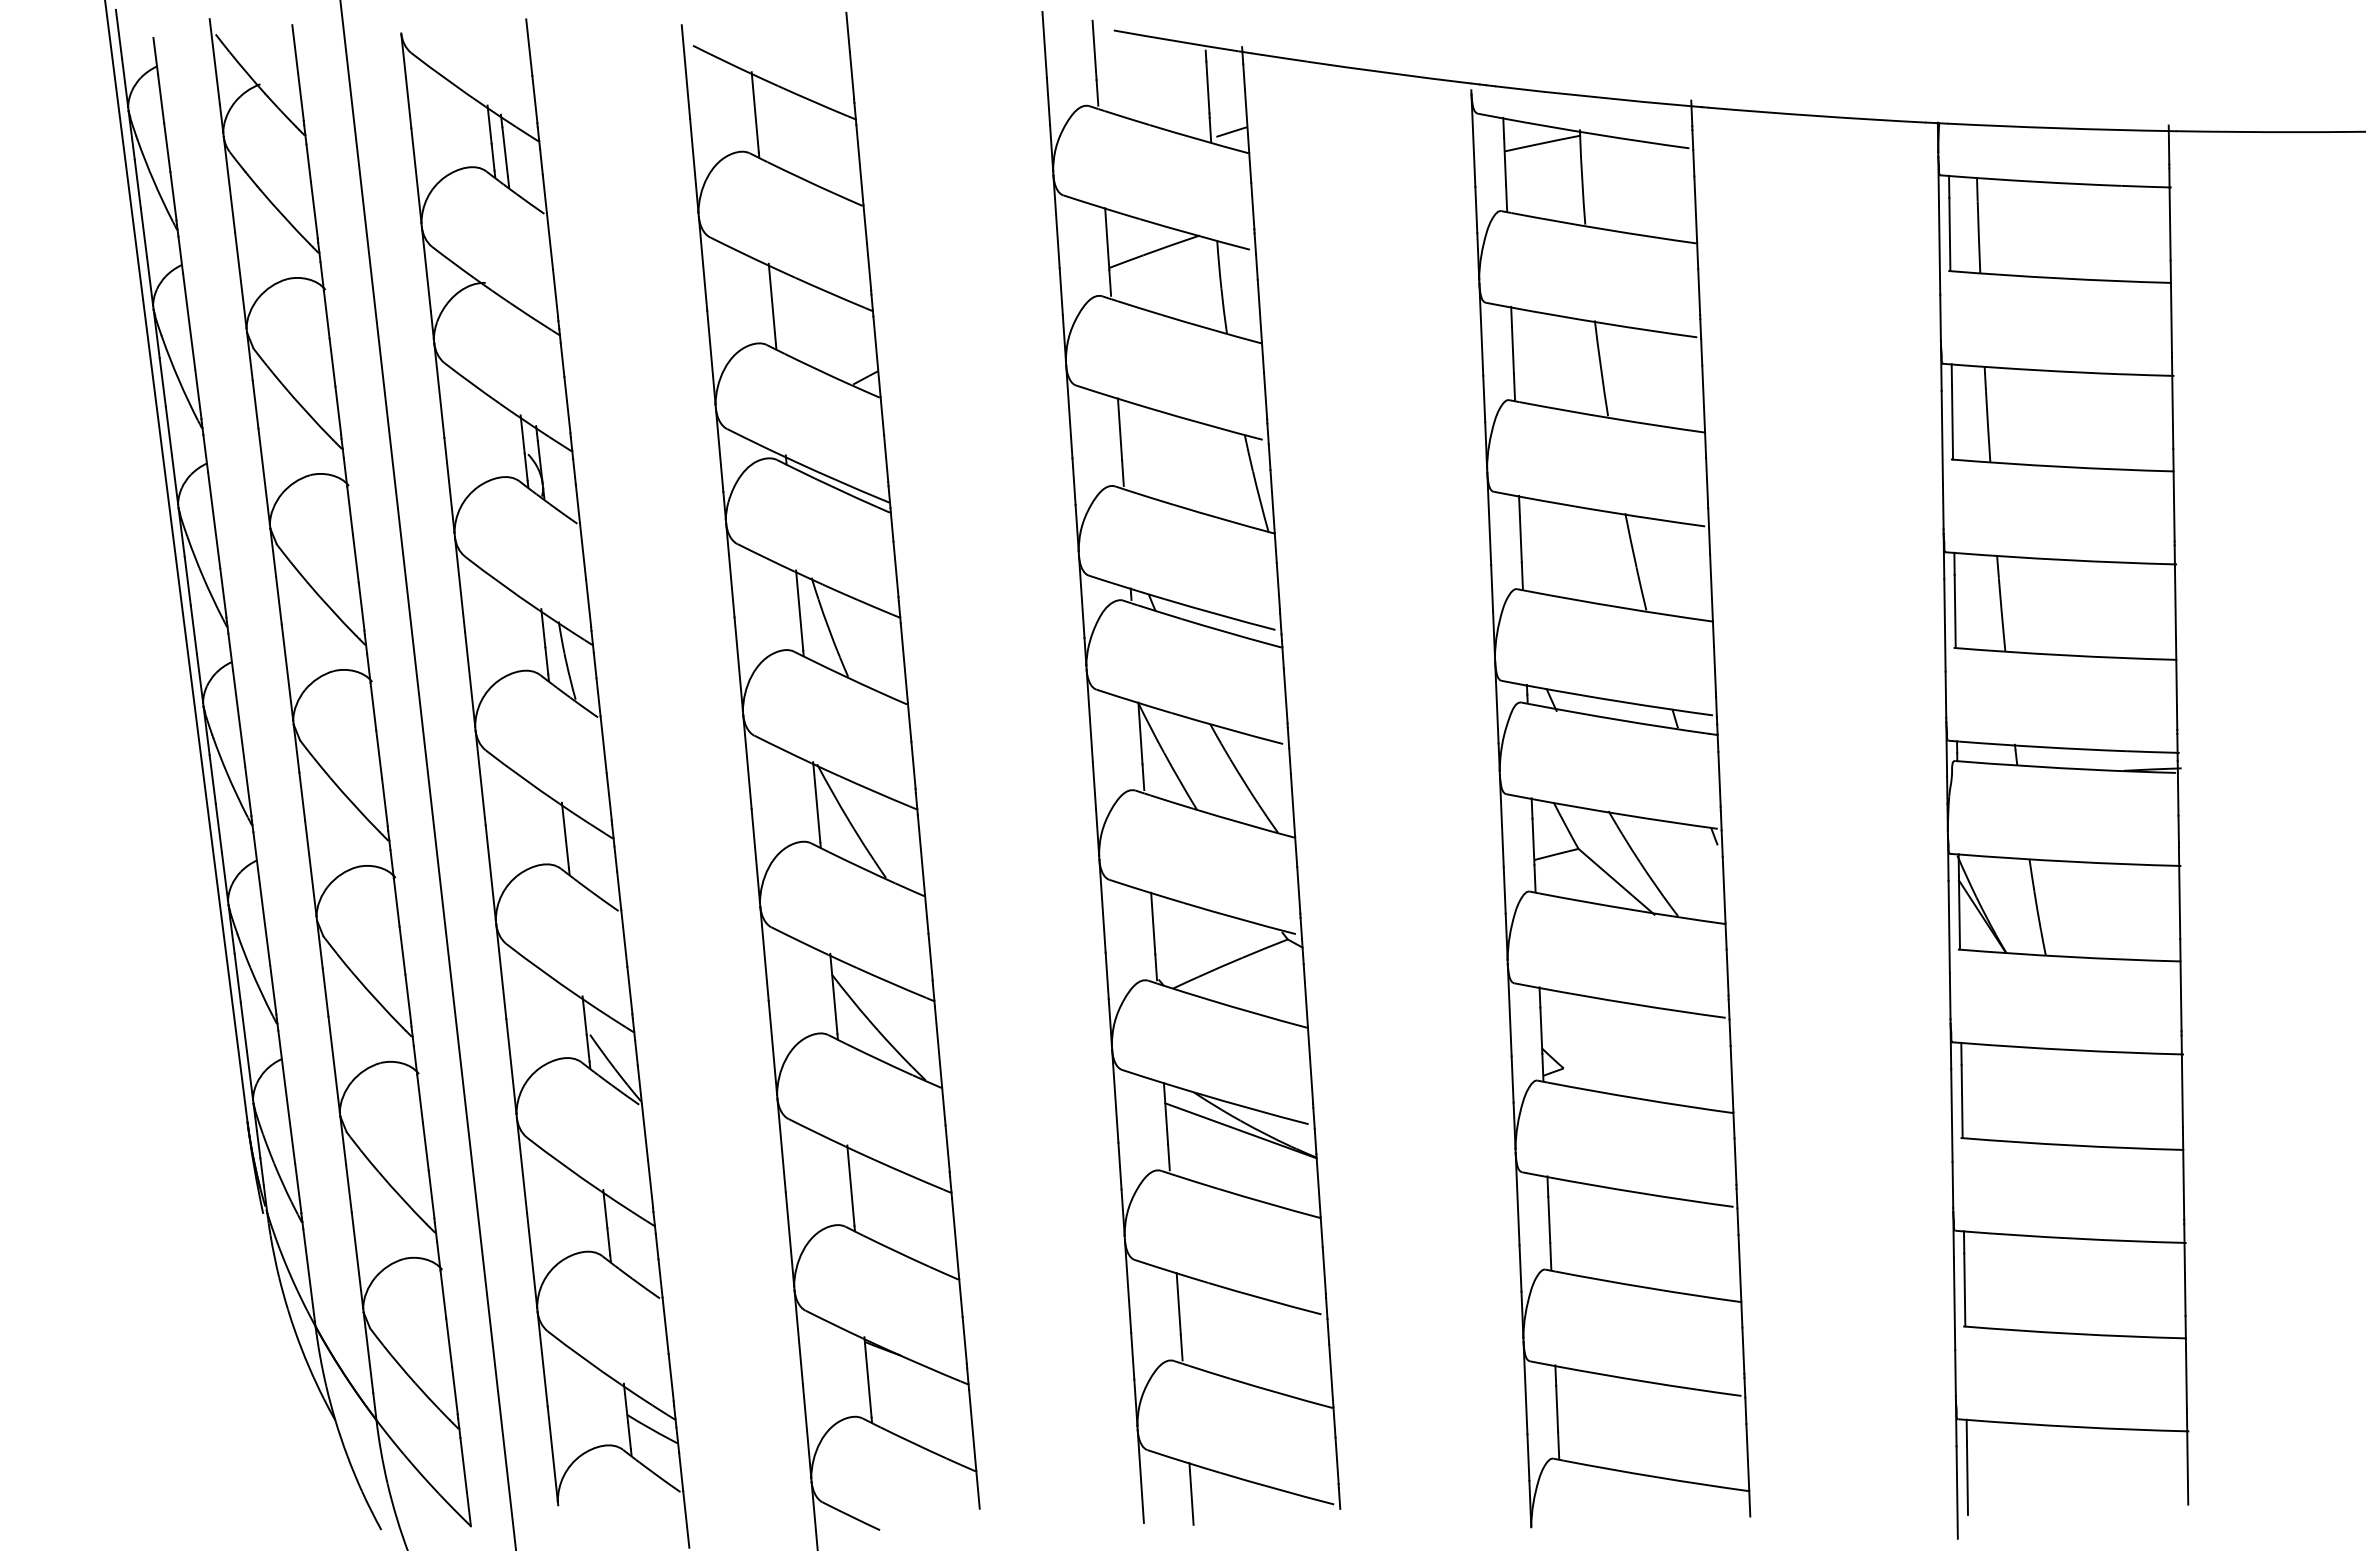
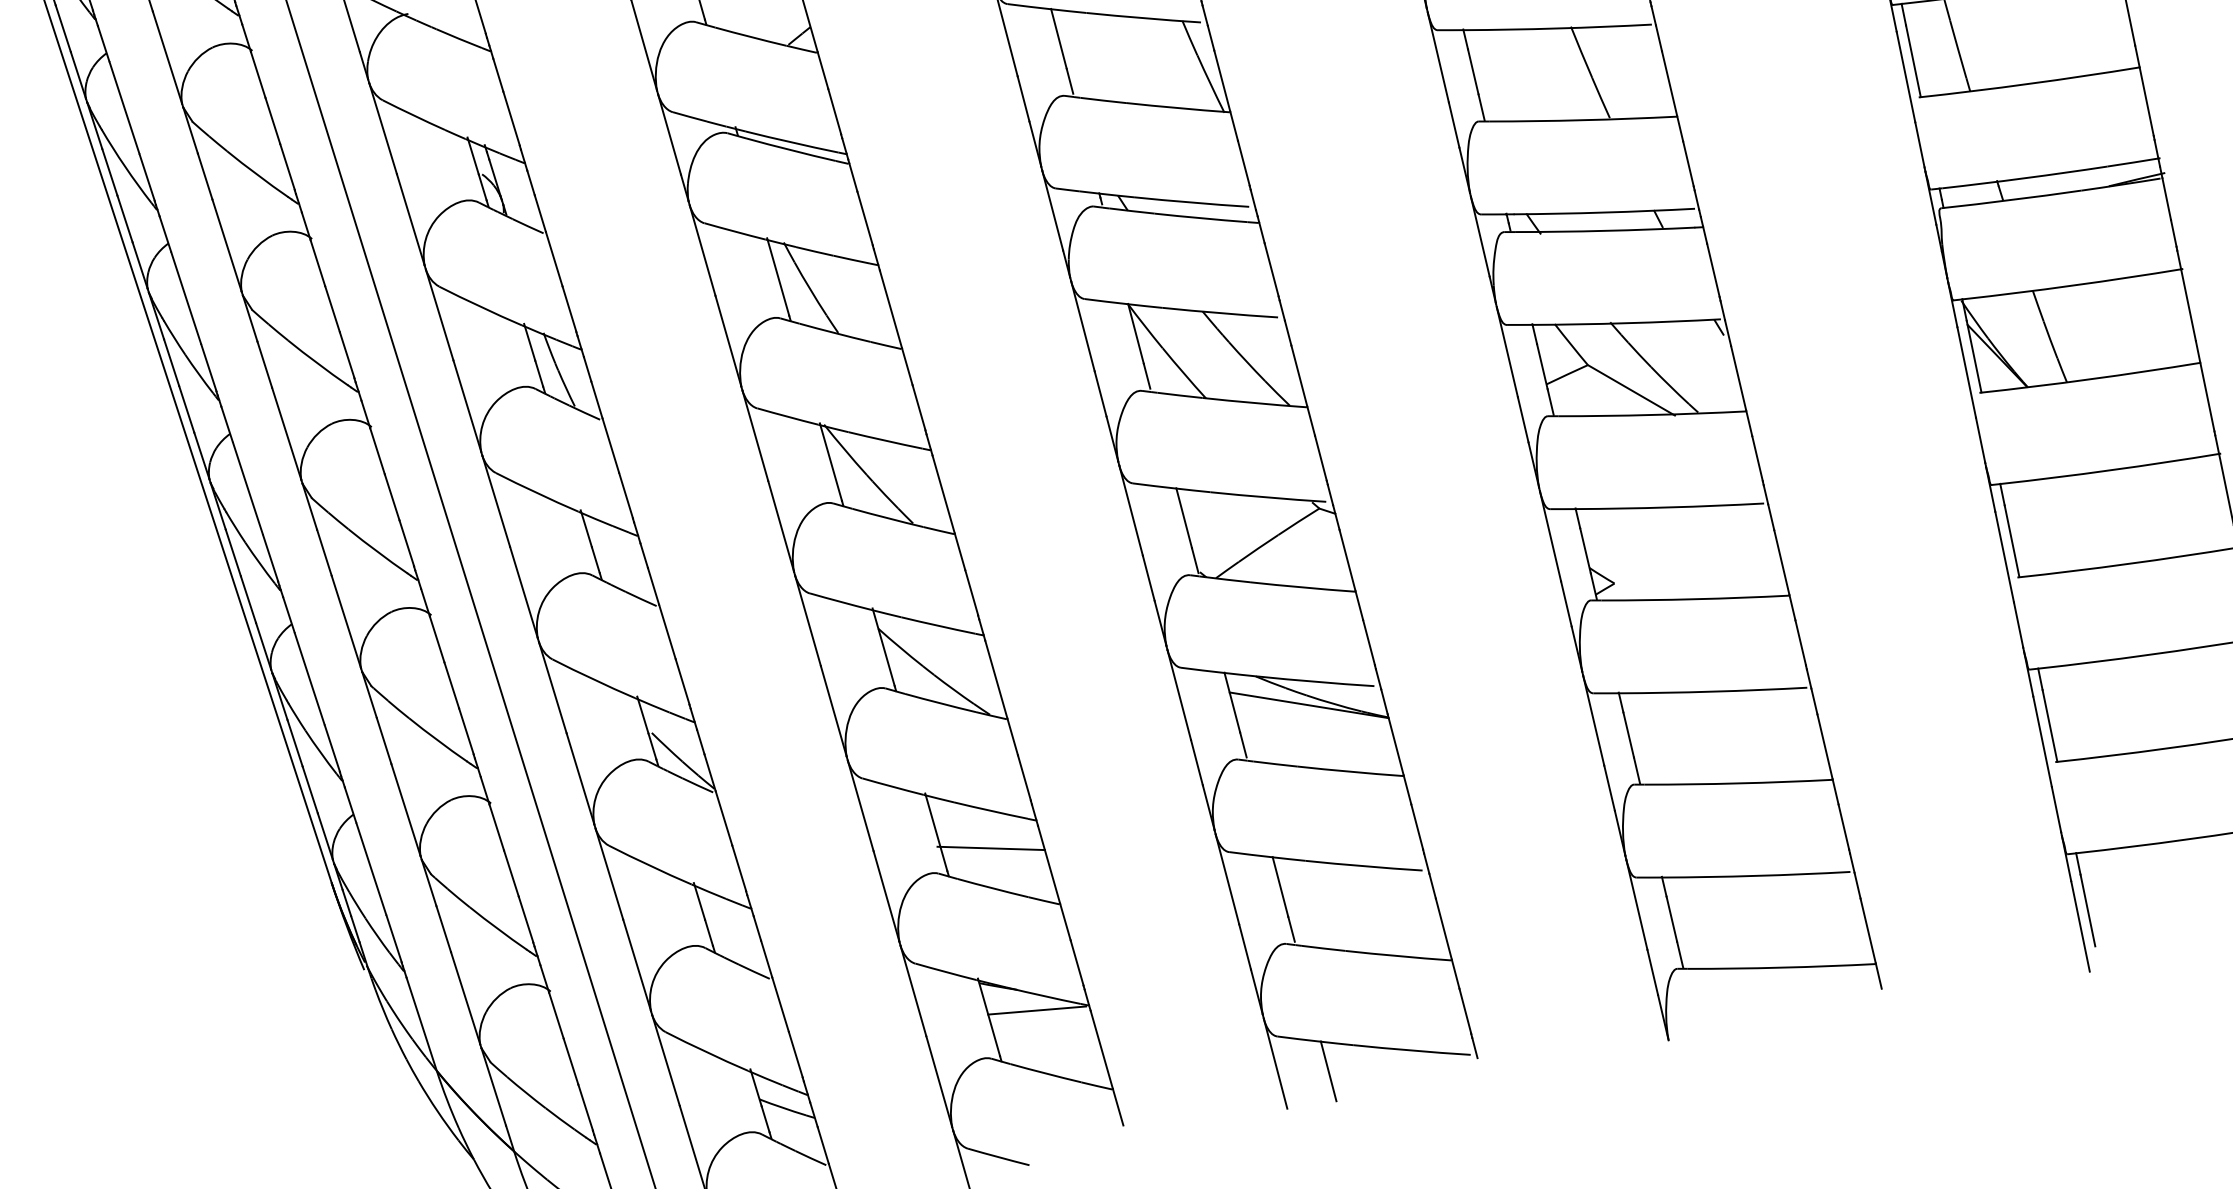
line: (901, 1211) -> (990, 848), added
line: (916, 1379) -> (1037, 1010), added

